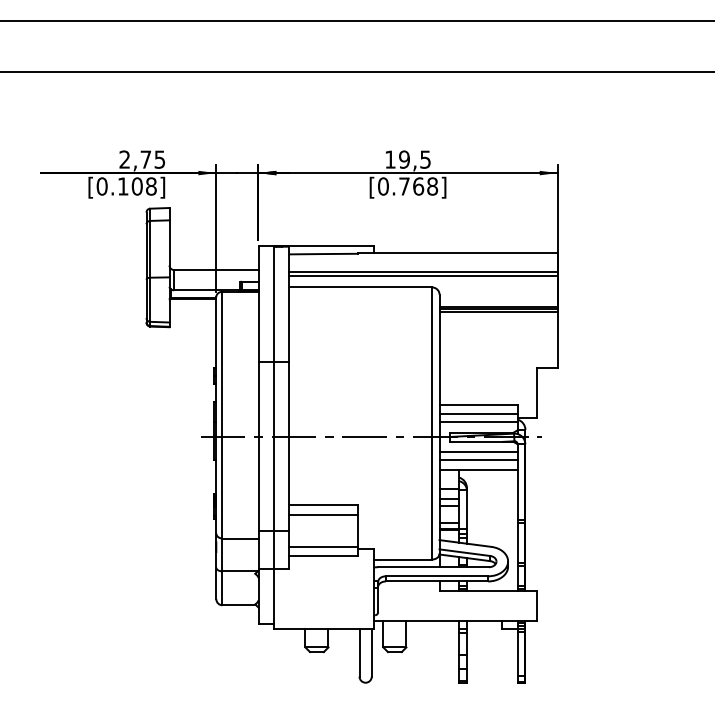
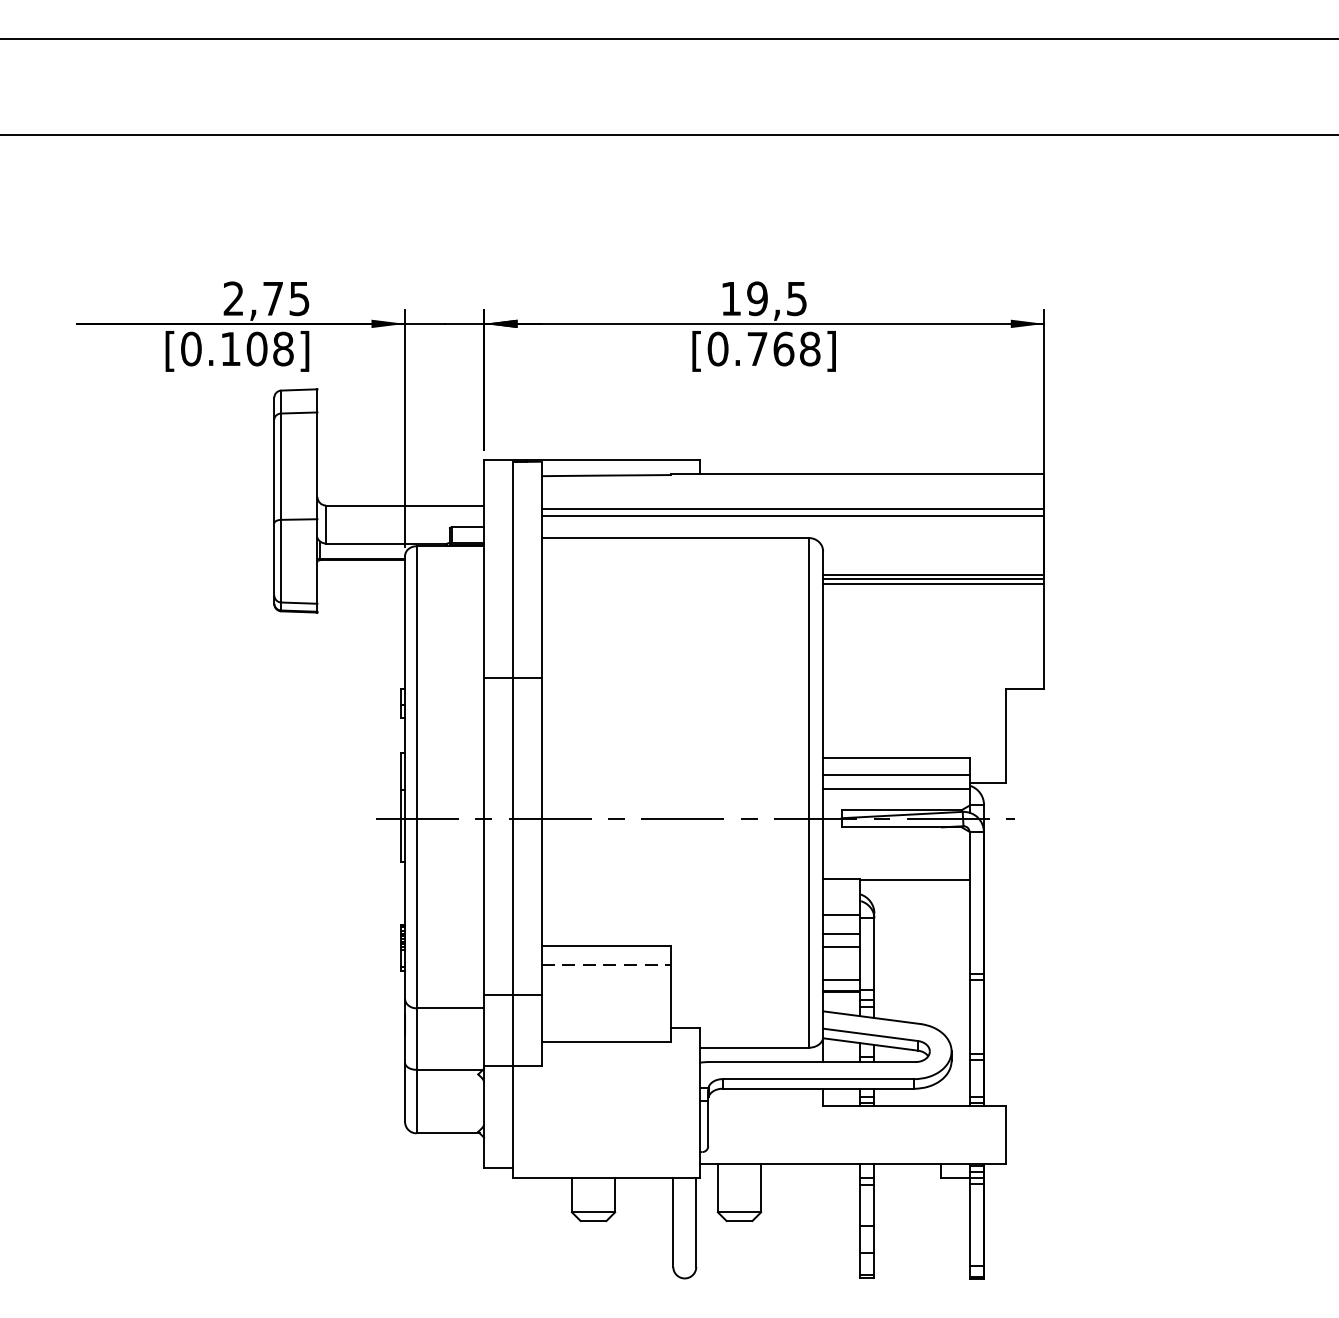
line: (478, 452) -> (896, 847), removed
line: (478, 459) -> (896, 860), removed
line: (323, 515) -> (605, 965), solid -> dashed
line: (323, 546) -> (605, 1023), removed

